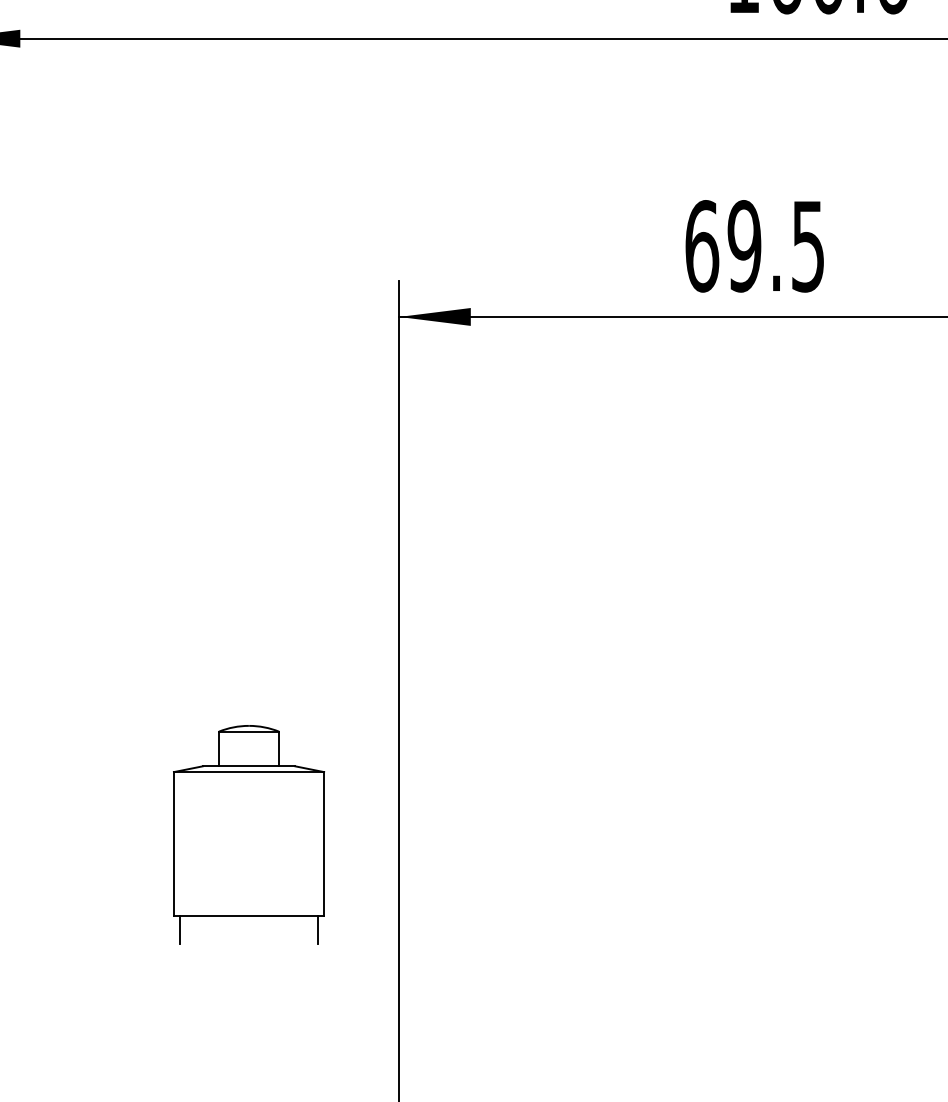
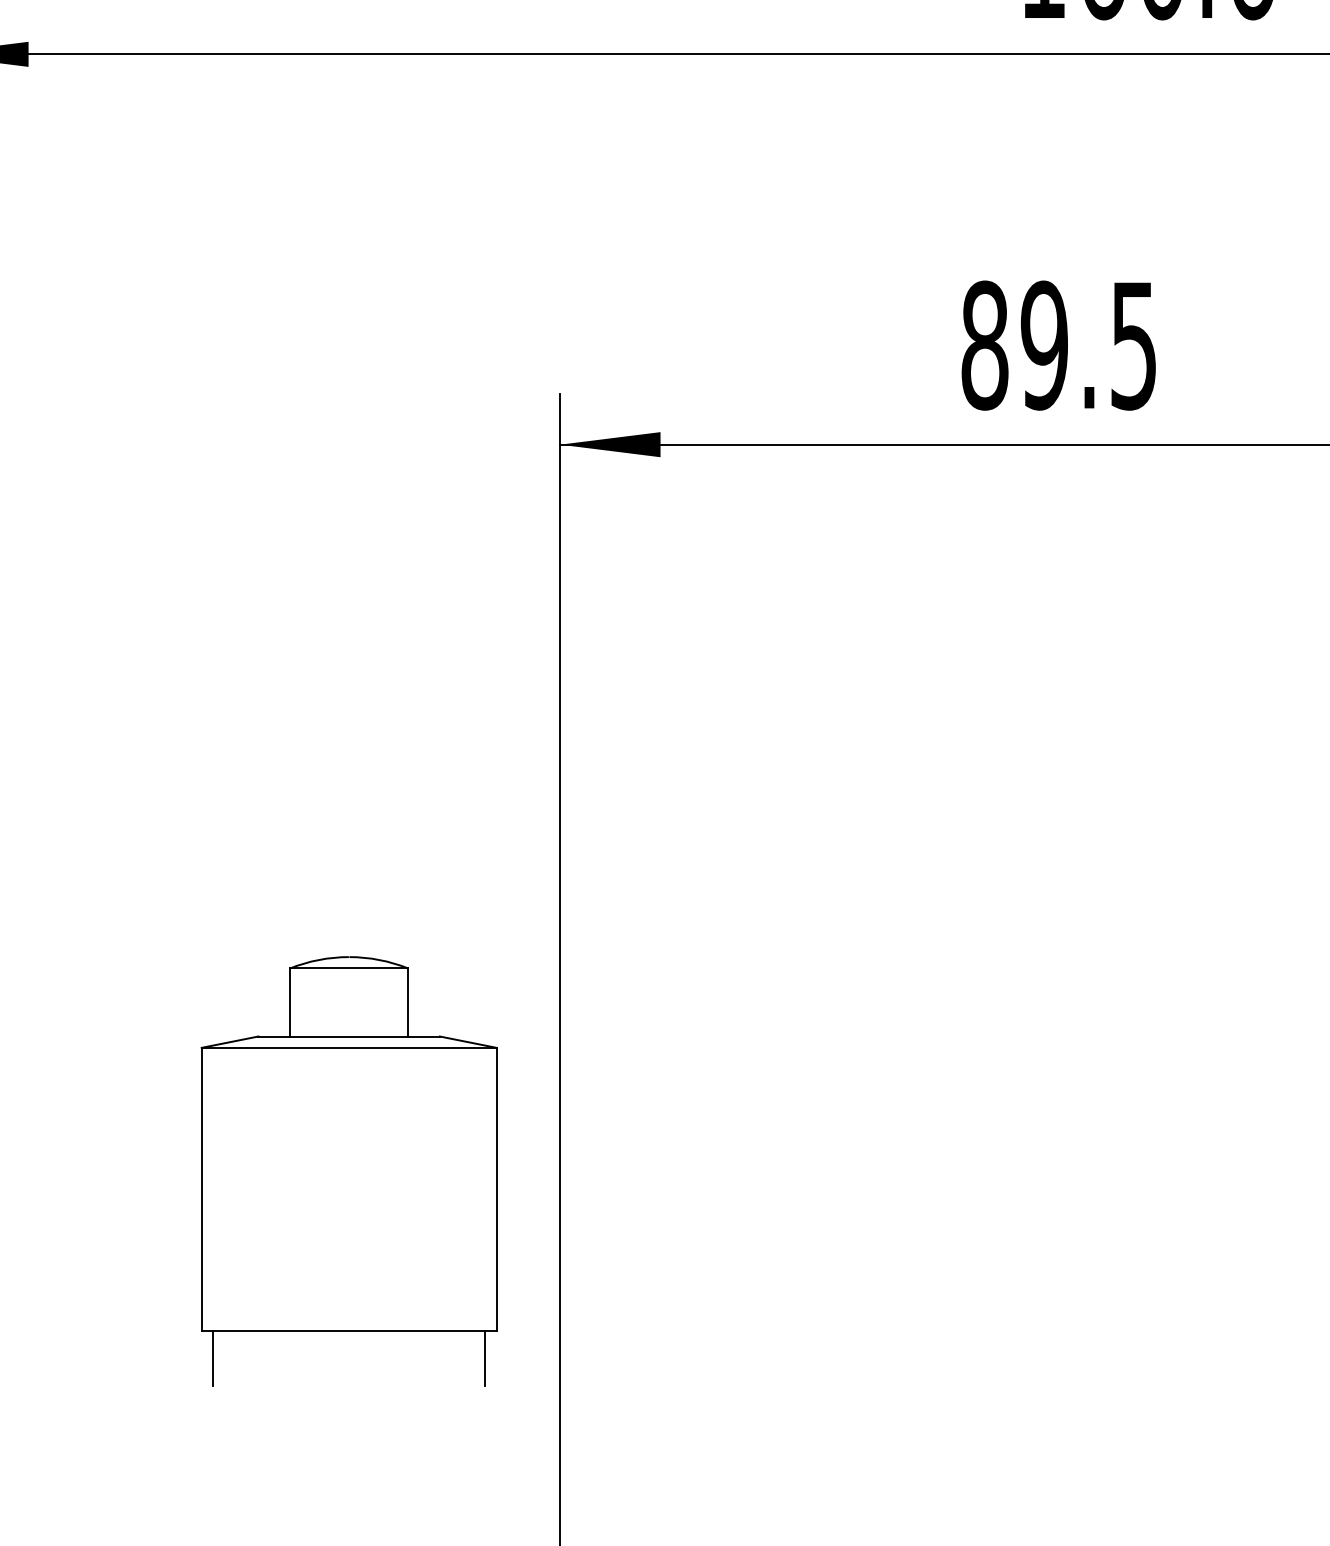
text: (702, 246) -> (985, 345), 69.5 -> 89.5
part: (249, 834) -> (350, 1170), size x1.4

